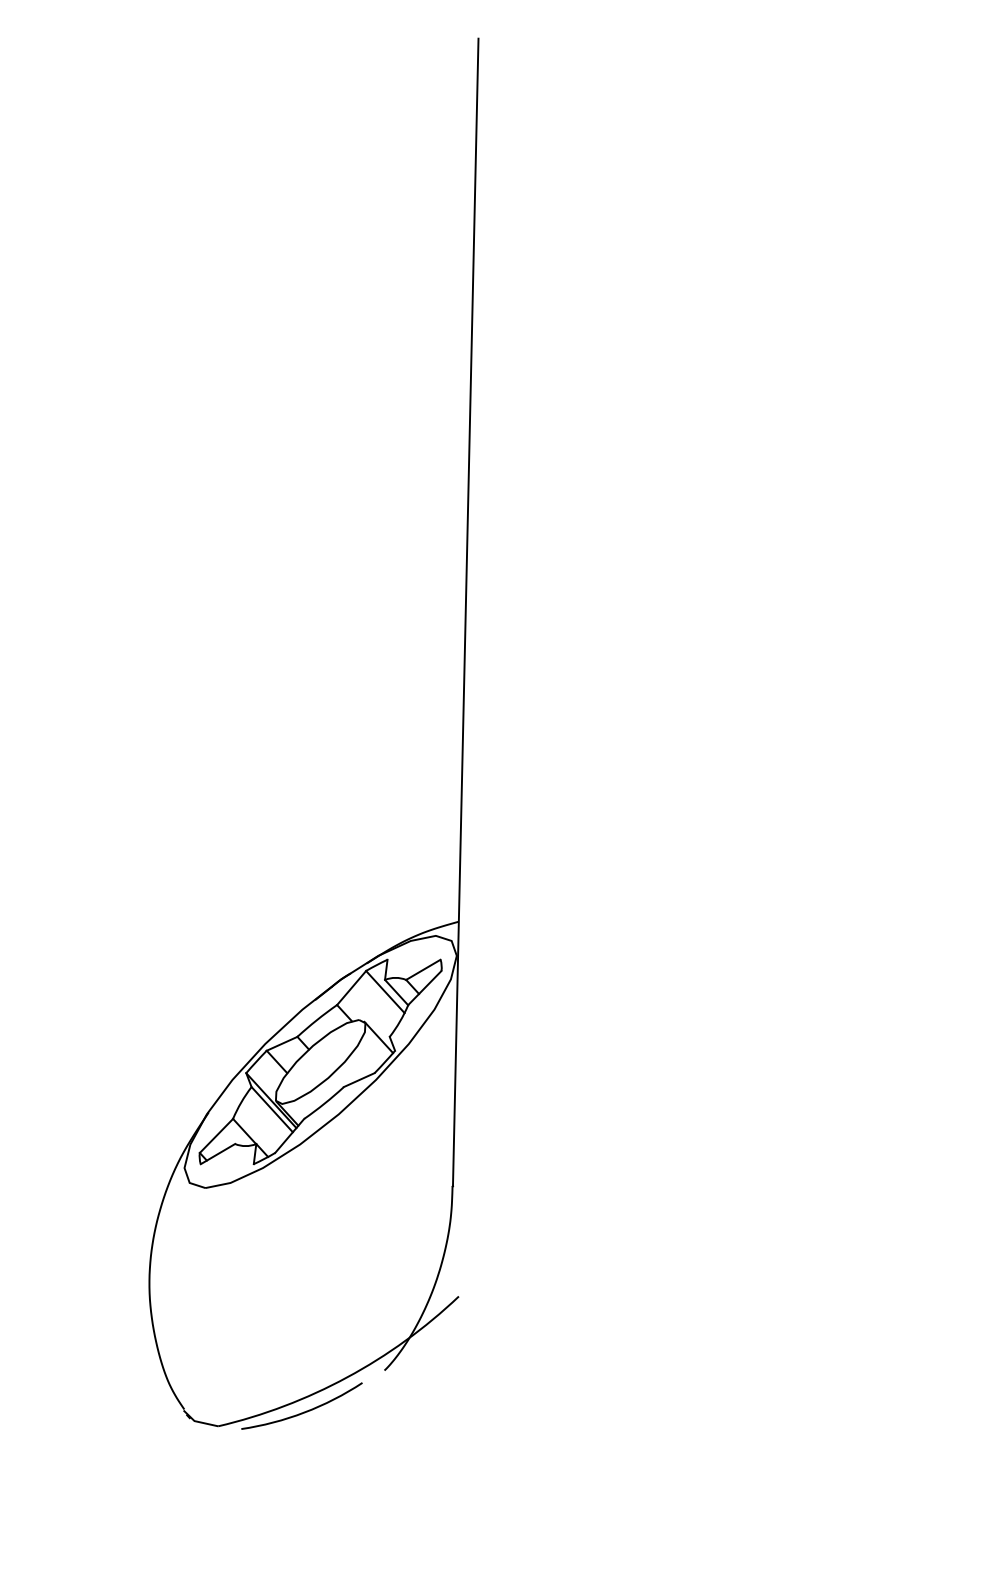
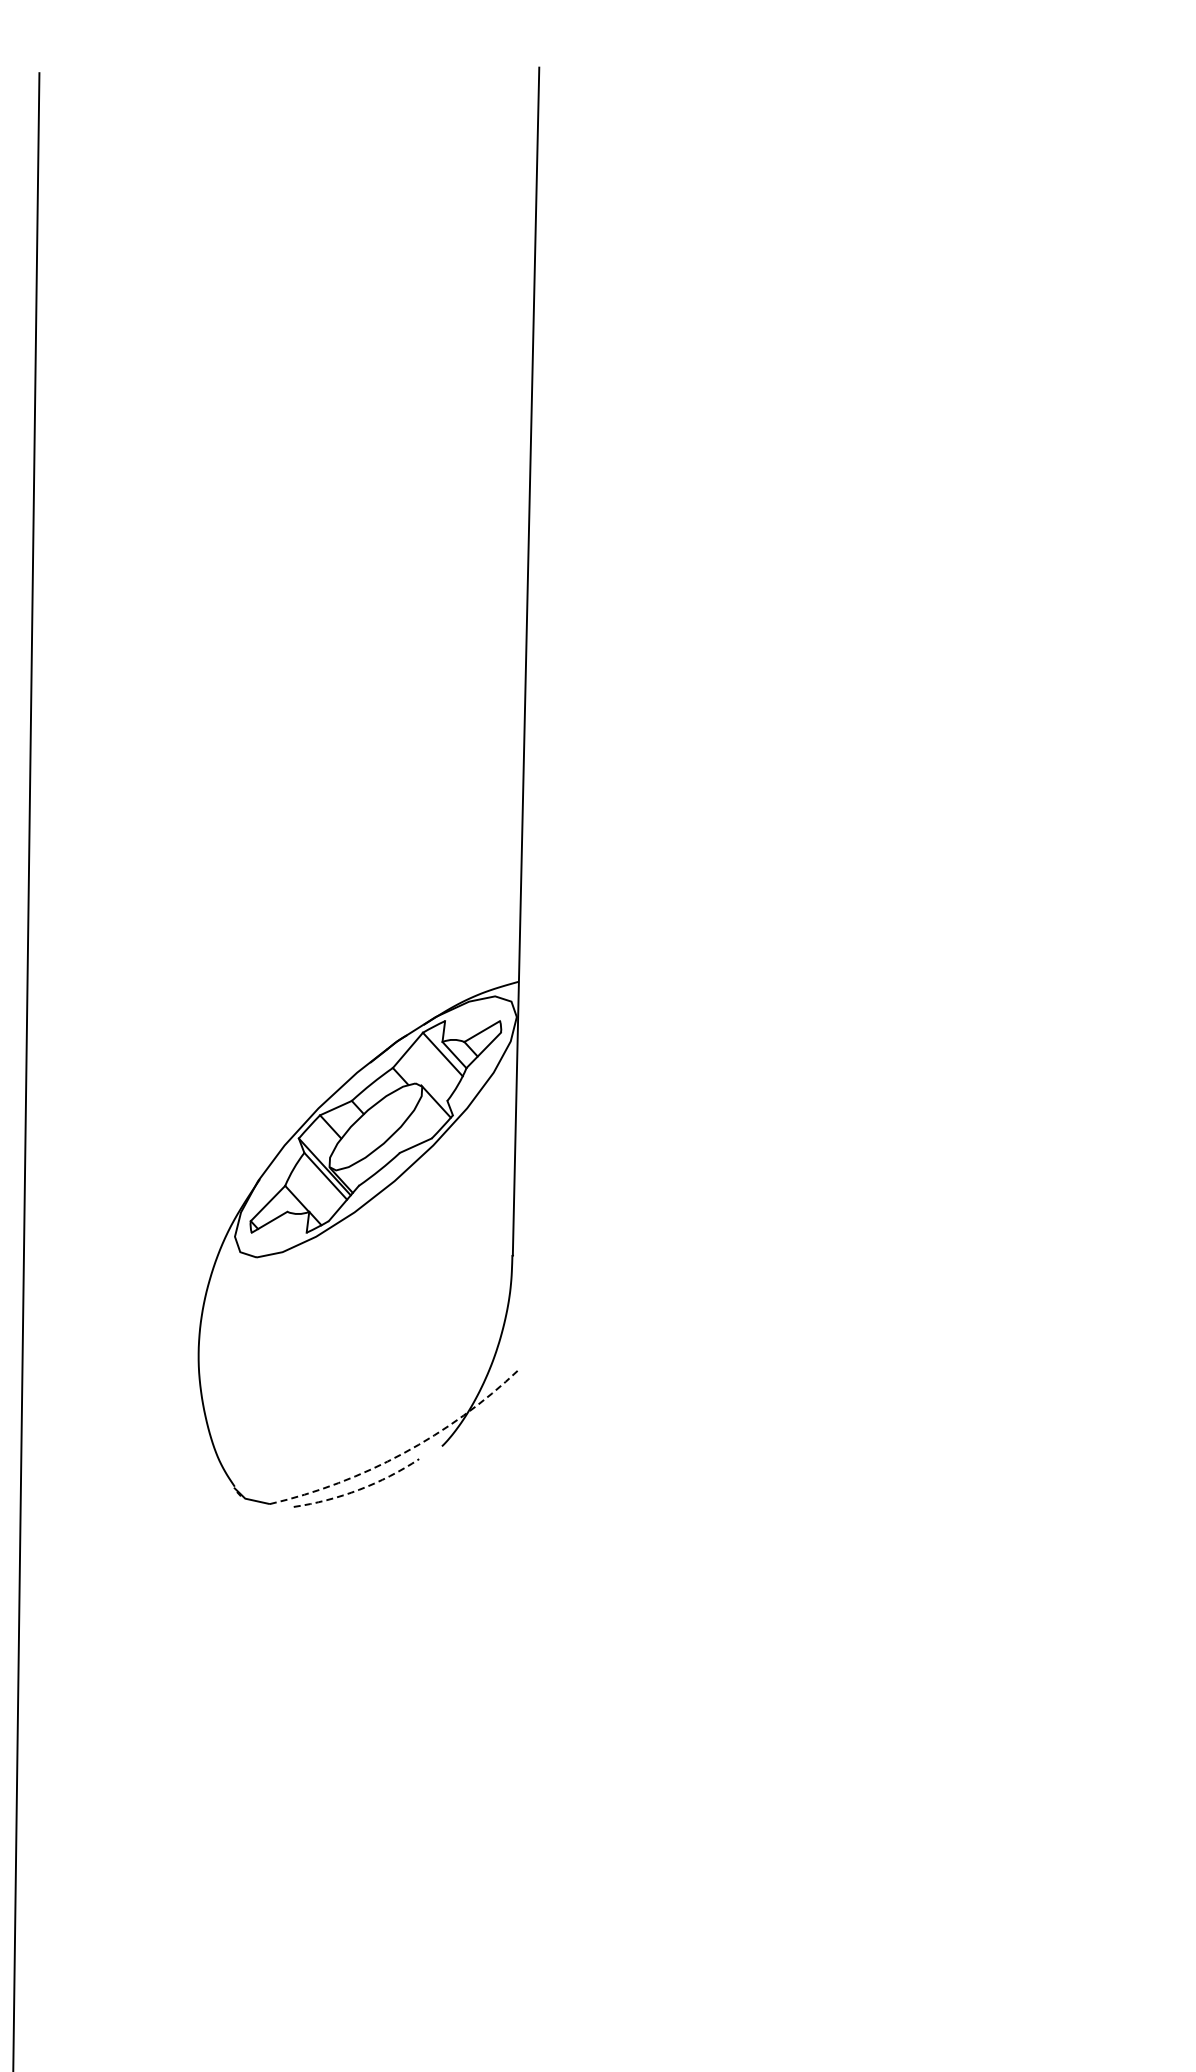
arc: (347, 1377) -> (403, 1453), solid -> dashed
arc: (304, 1412) -> (359, 1489), solid -> dashed

